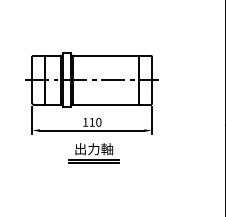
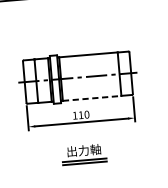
line: (106, 104) -> (92, 98), solid -> dashed
part: (93, 153) -> (83, 154), moved

